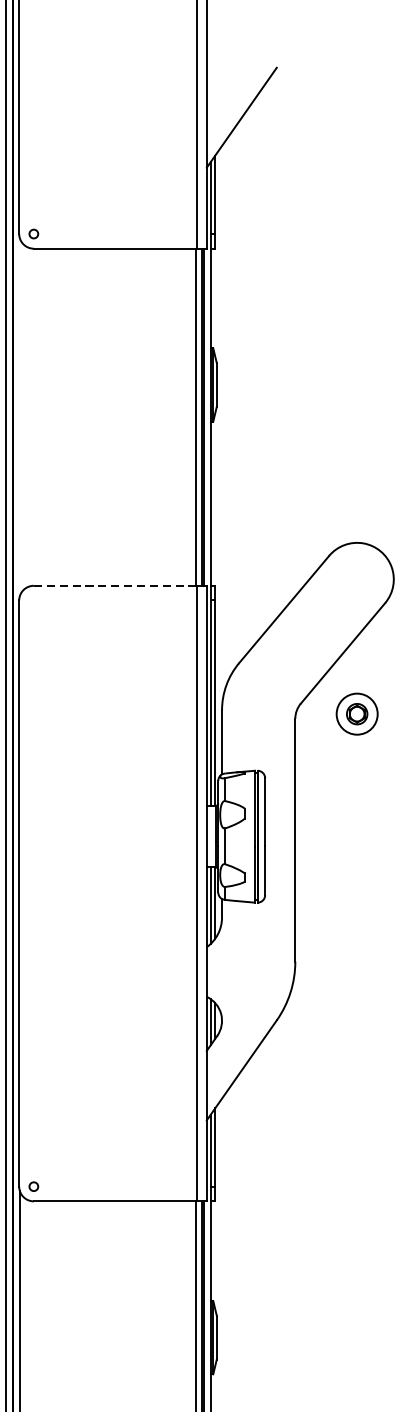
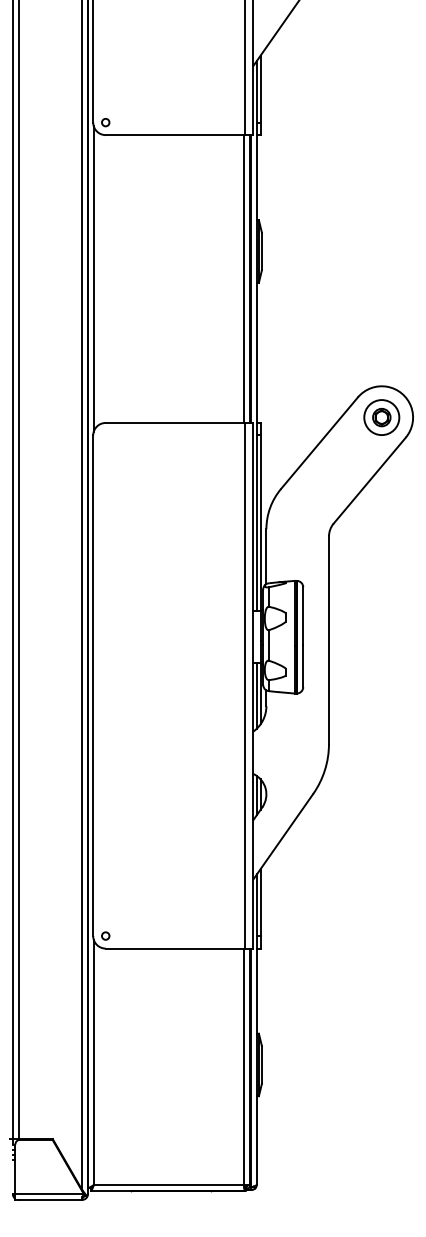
line: (19, 416) -> (93, 278), added
line: (115, 585) -> (175, 422), dashed -> solid
part: (356, 714) -> (381, 417), moved

